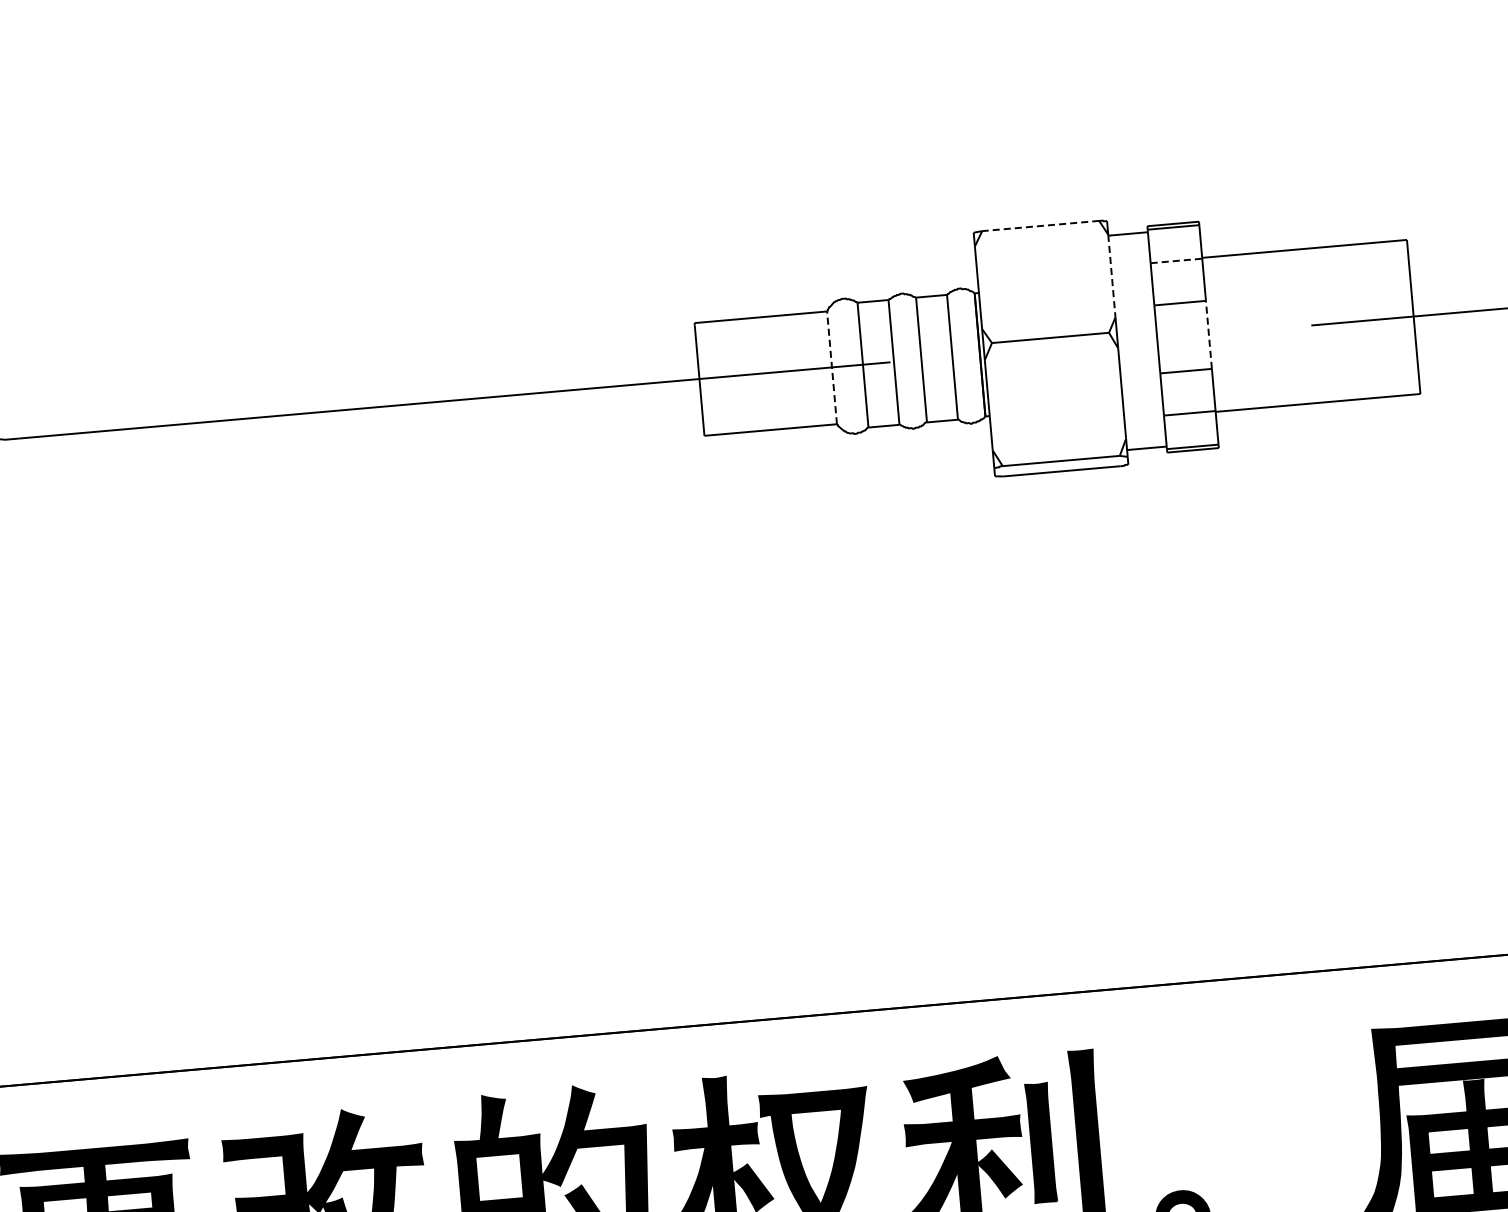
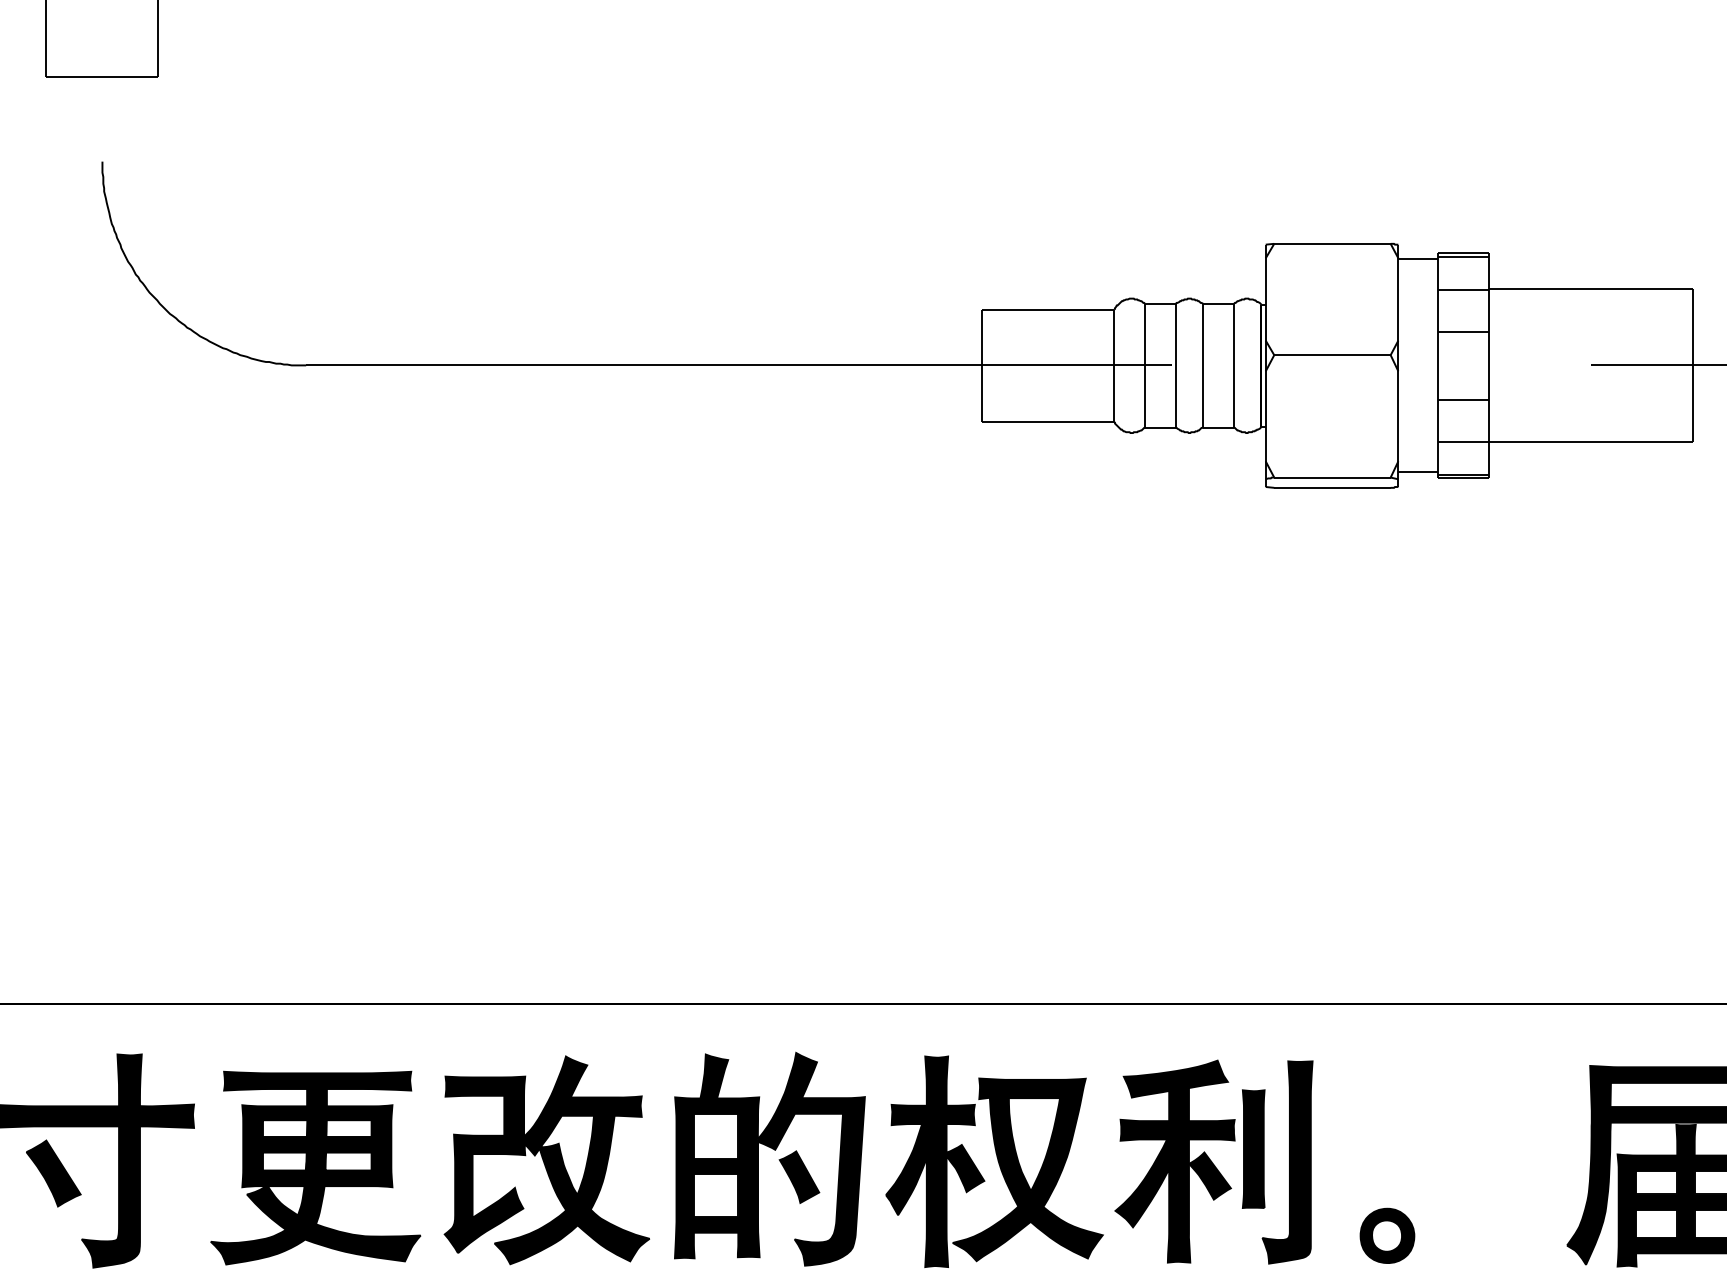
line: (1039, 225) -> (1331, 243), dashed -> solid
line: (1176, 261) -> (1463, 290), dashed -> solid
line: (1112, 276) -> (1398, 299), dashed -> solid
line: (1209, 334) -> (1489, 365), dashed -> solid
line: (832, 367) -> (1114, 365), dashed -> solid

